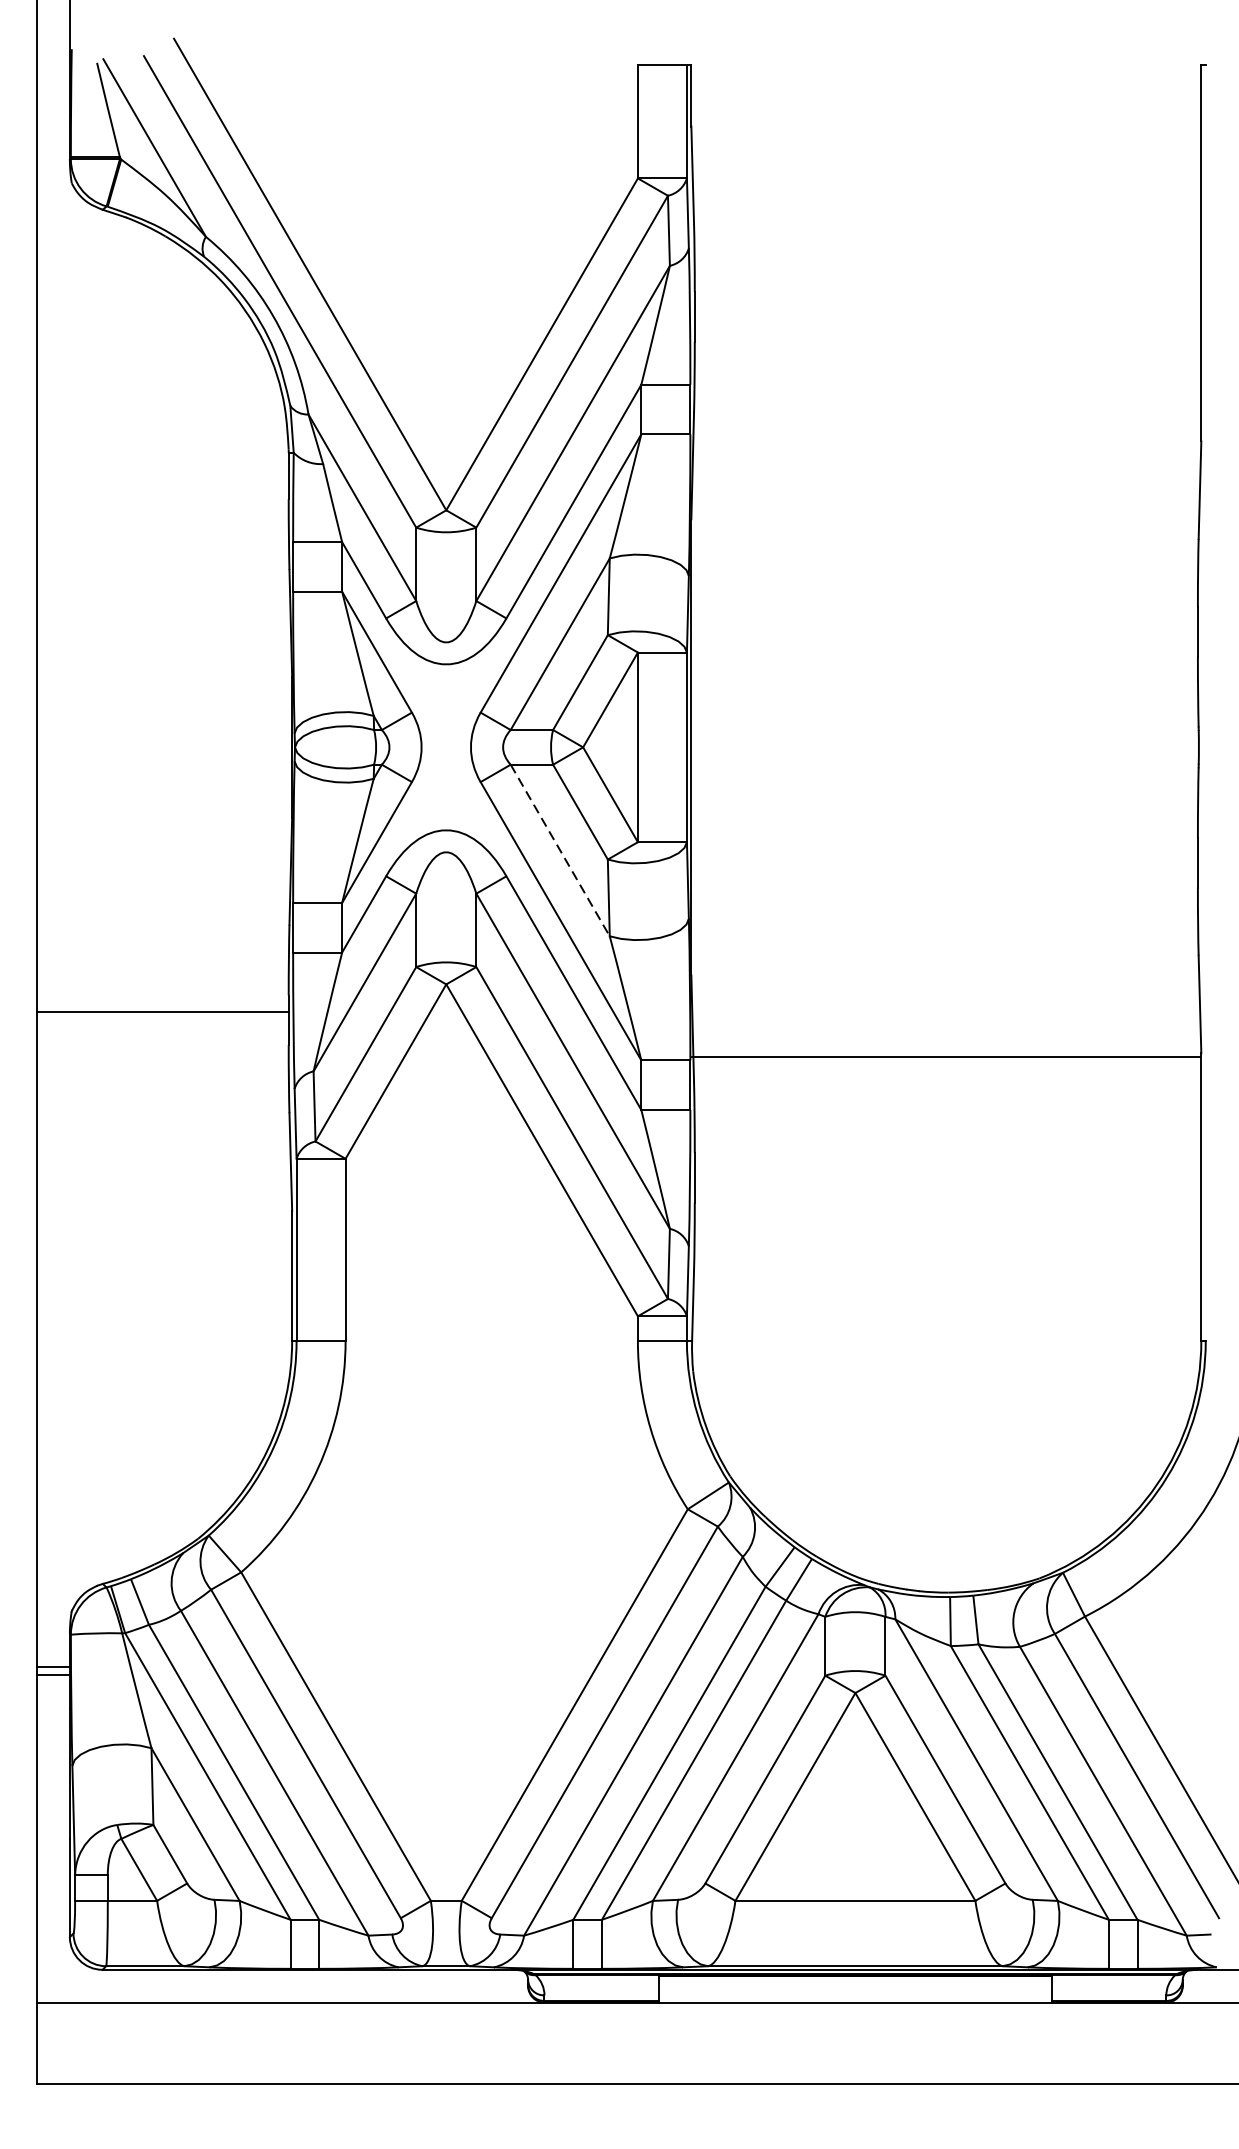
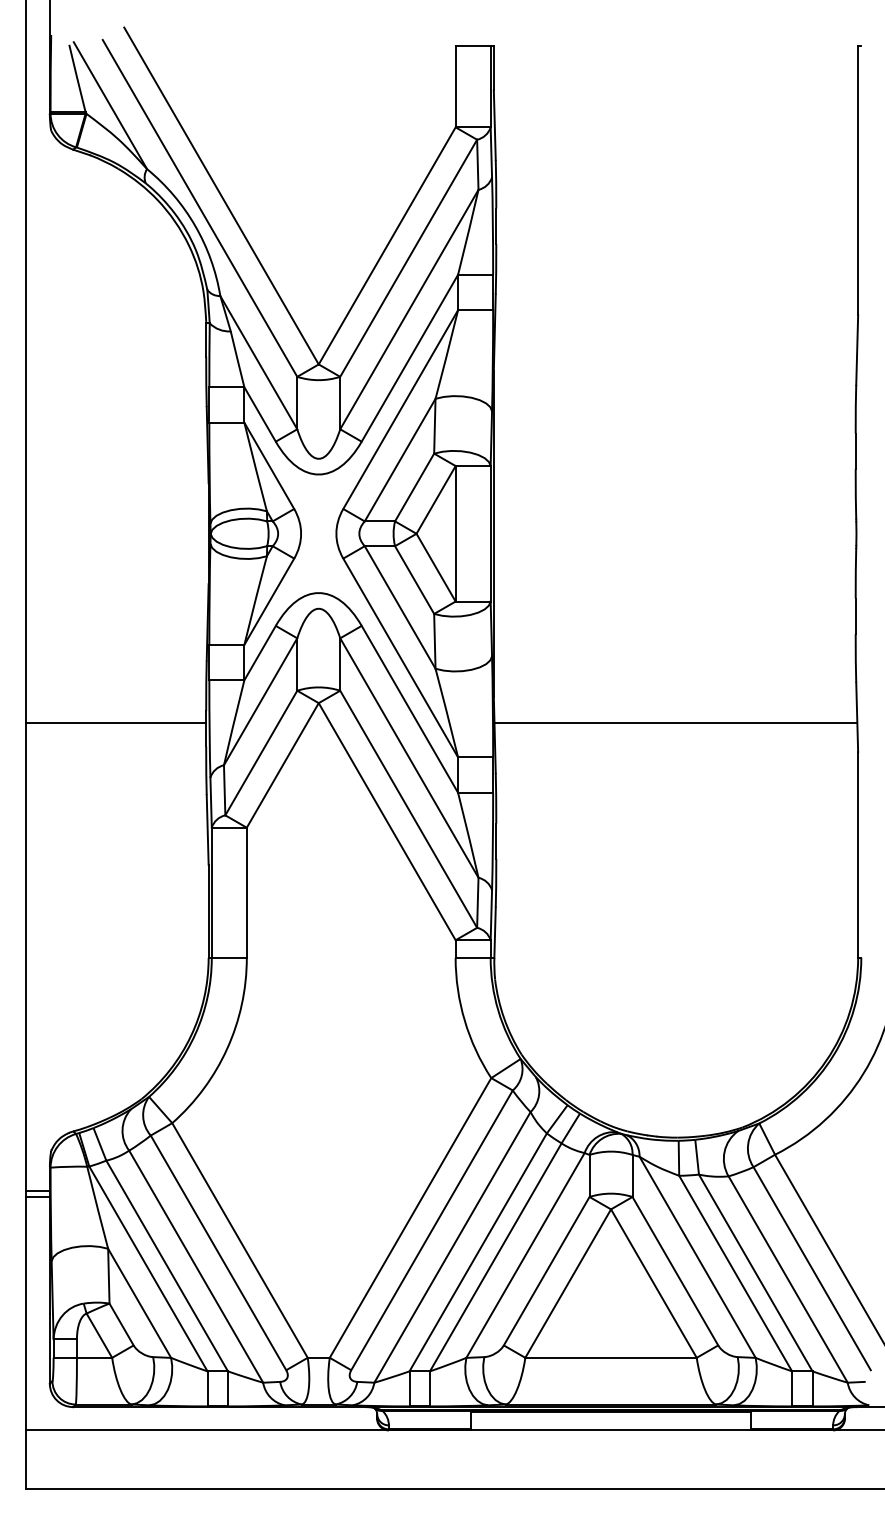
line: (560, 850) -> (400, 607), dashed -> solid
line: (945, 1056) -> (675, 722), moved

